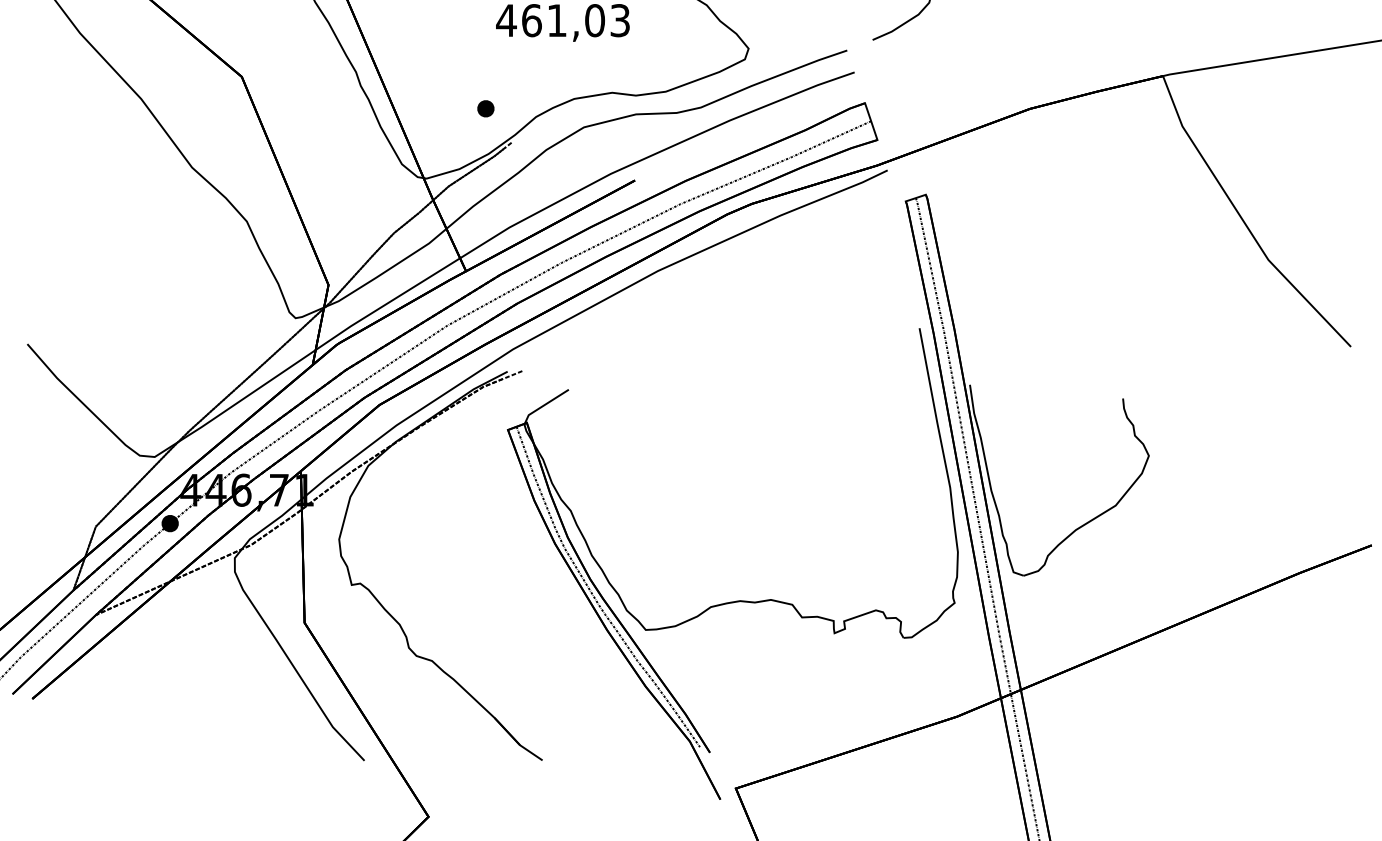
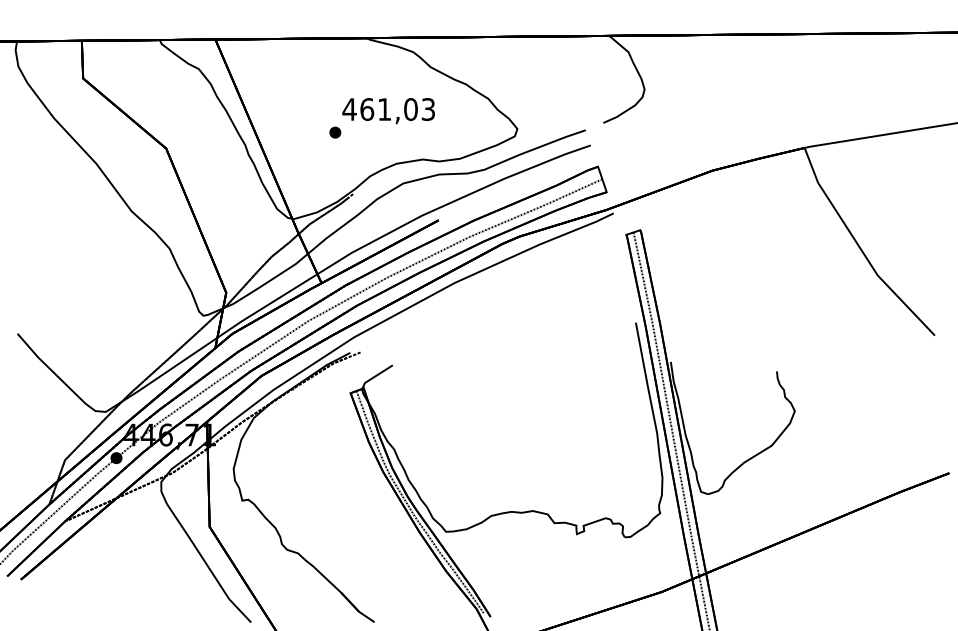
part: (486, 108) -> (335, 132), moved

